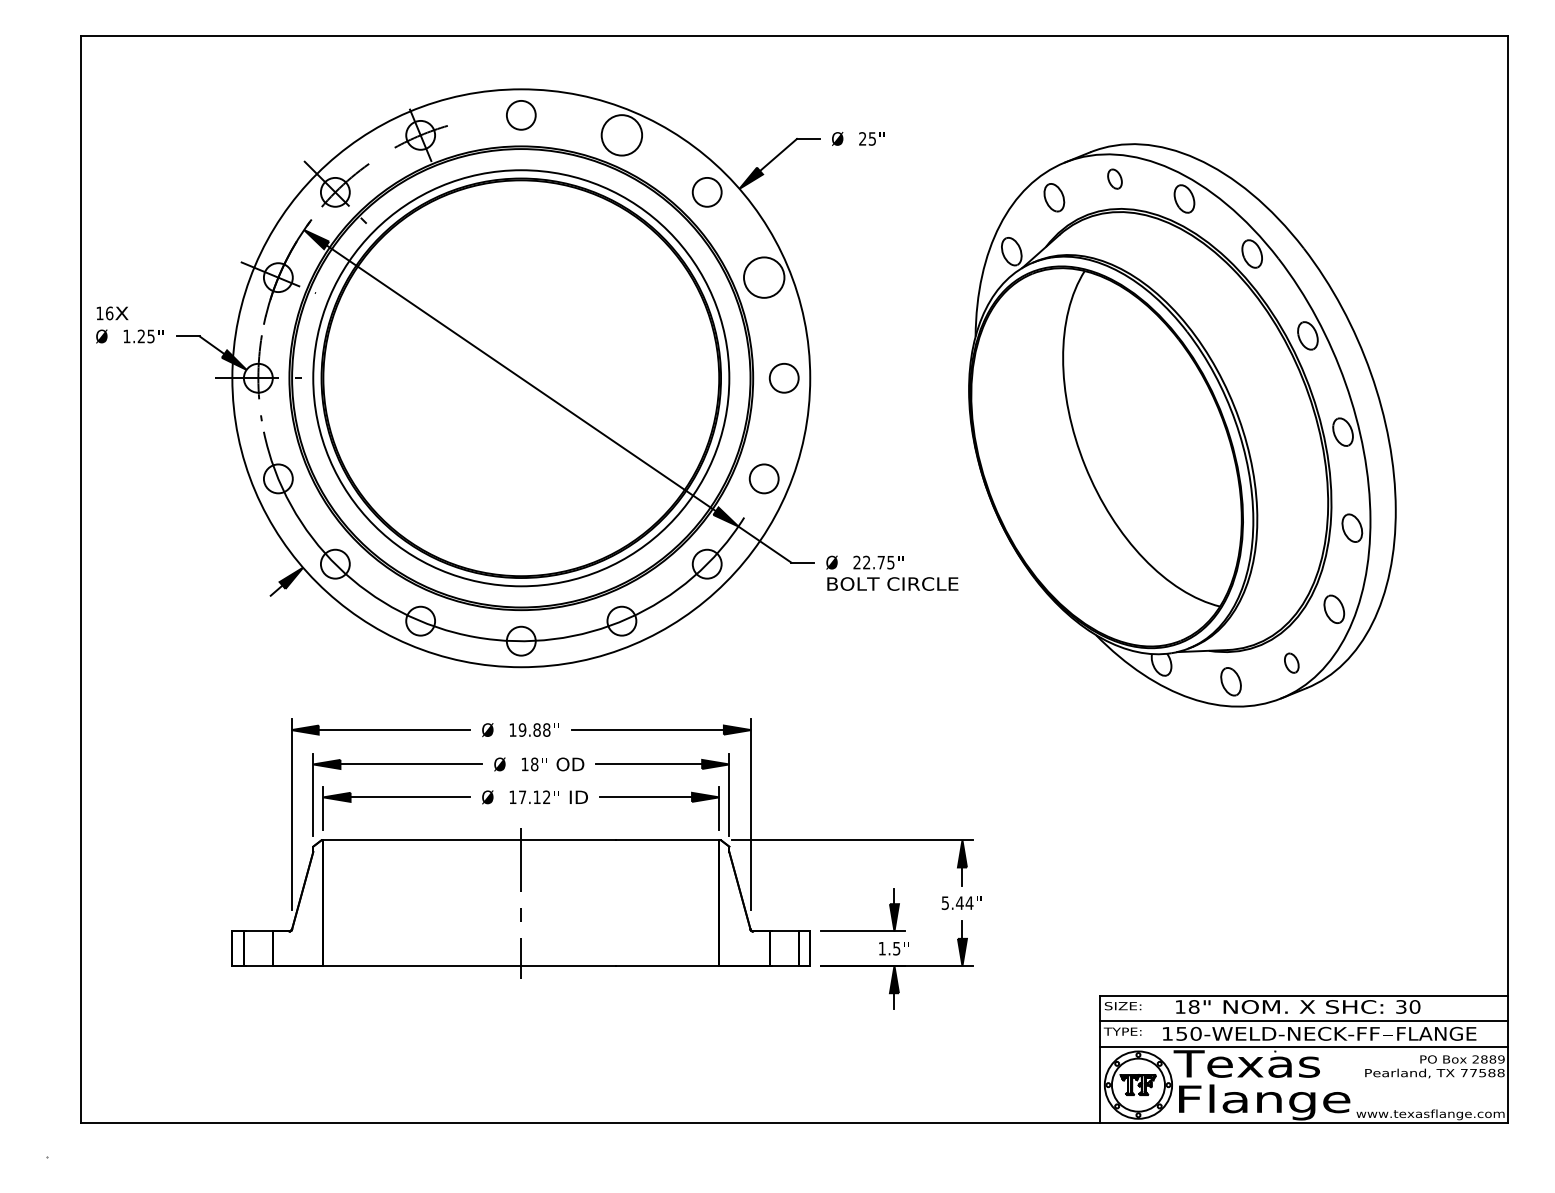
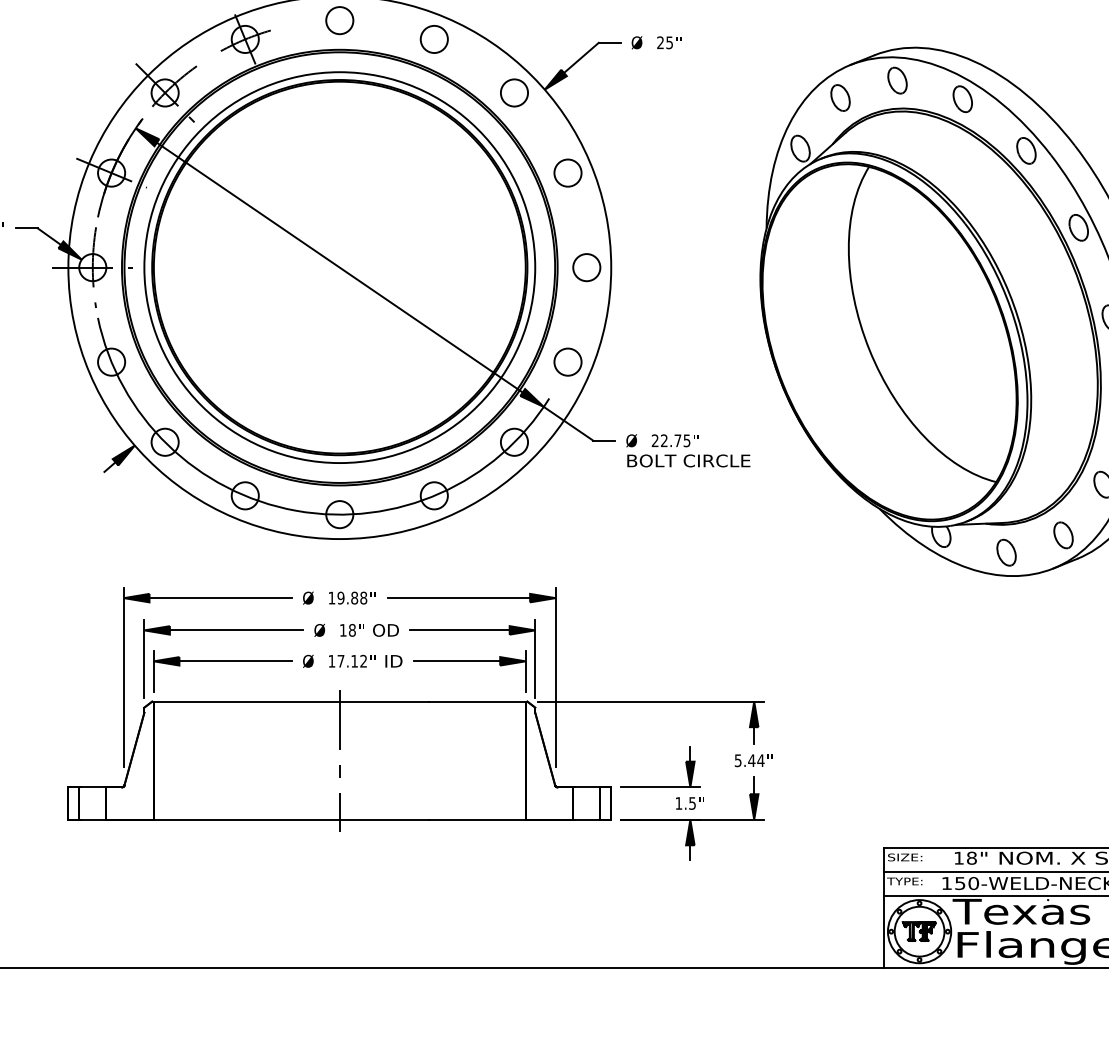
circle: (621, 134) -> (433, 38), size x0.71
part: (1114, 178) -> (897, 79), size x1.43
circle: (763, 277) -> (567, 172), size x0.71
part: (1291, 662) -> (1063, 534), size x1.43

